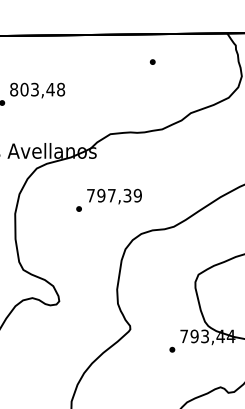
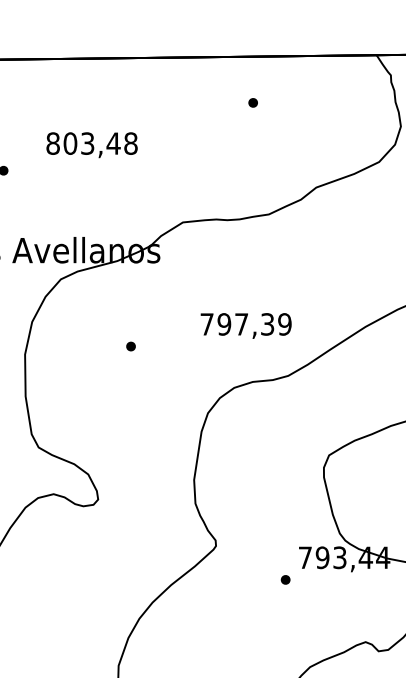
text: (37, 90) -> (91, 144), moved
text: (114, 196) -> (246, 325), moved

